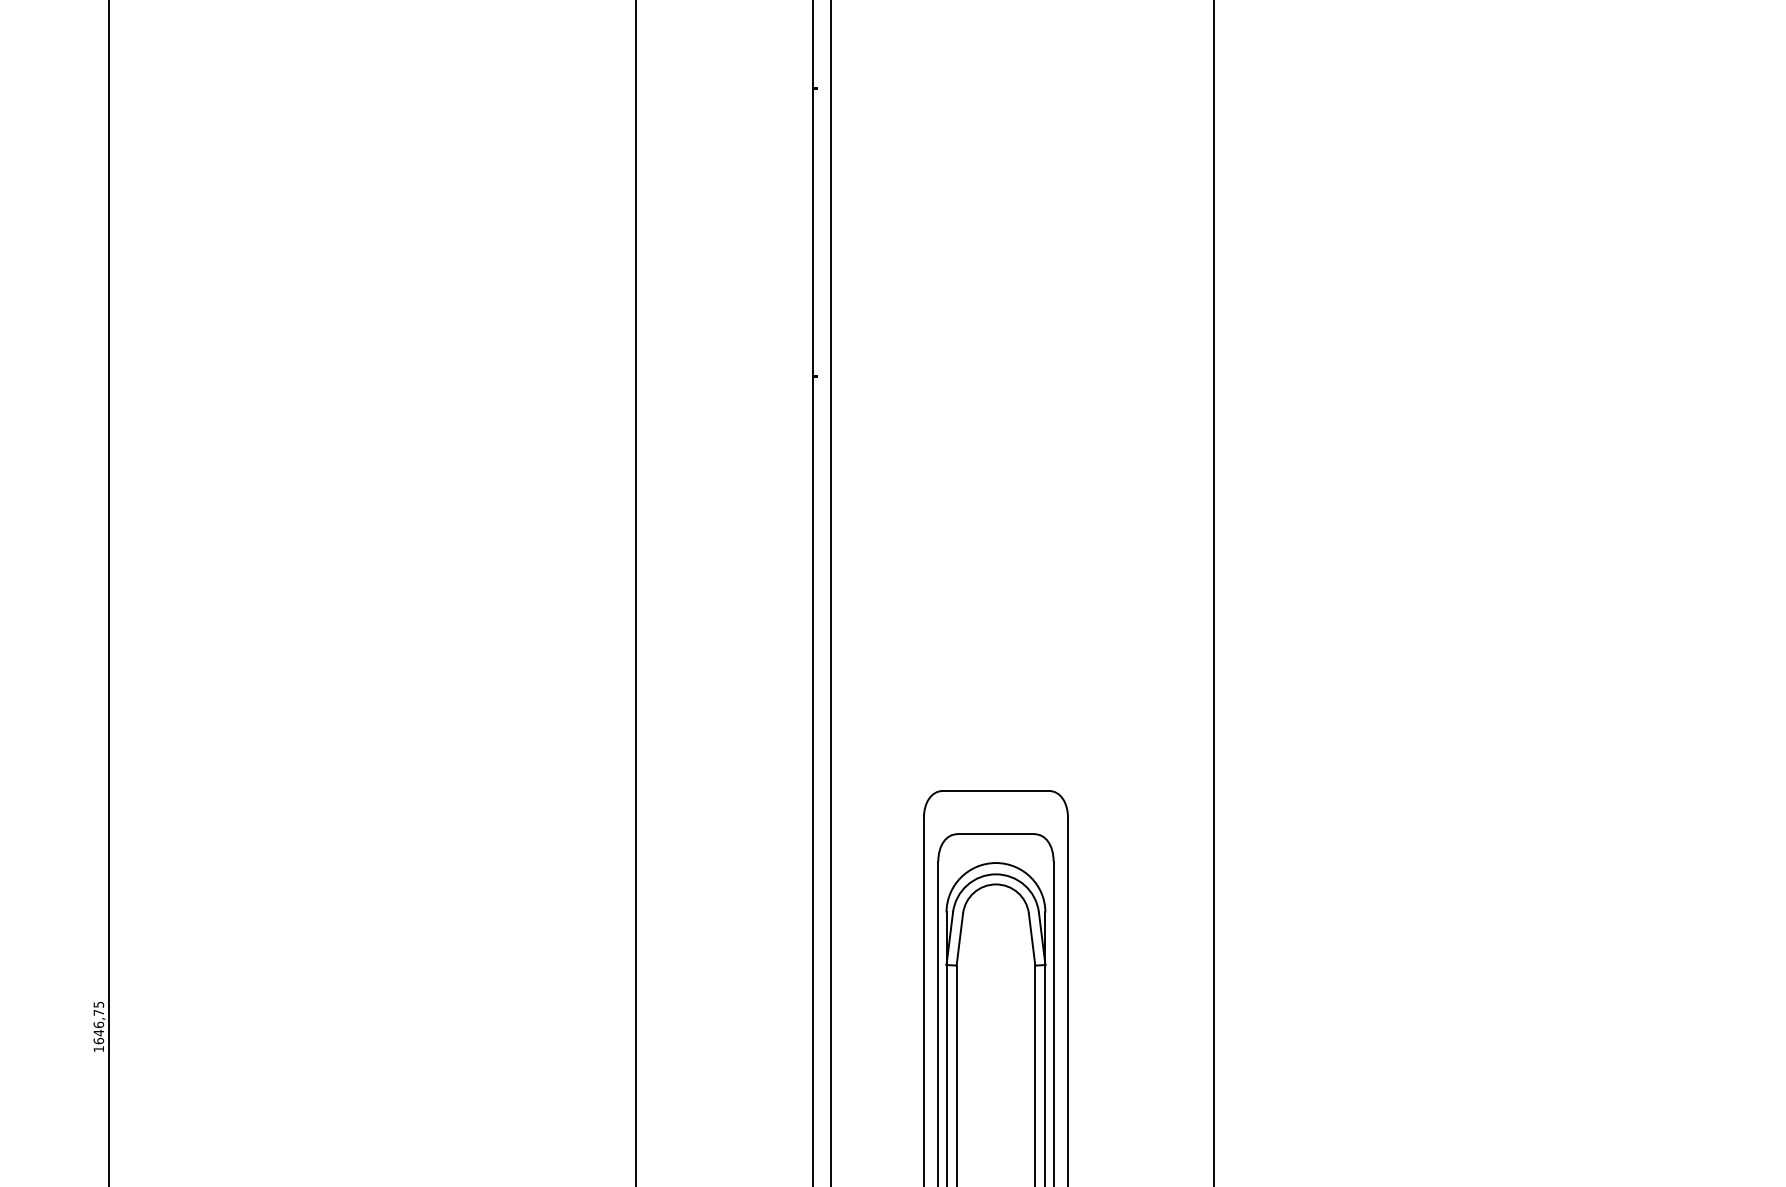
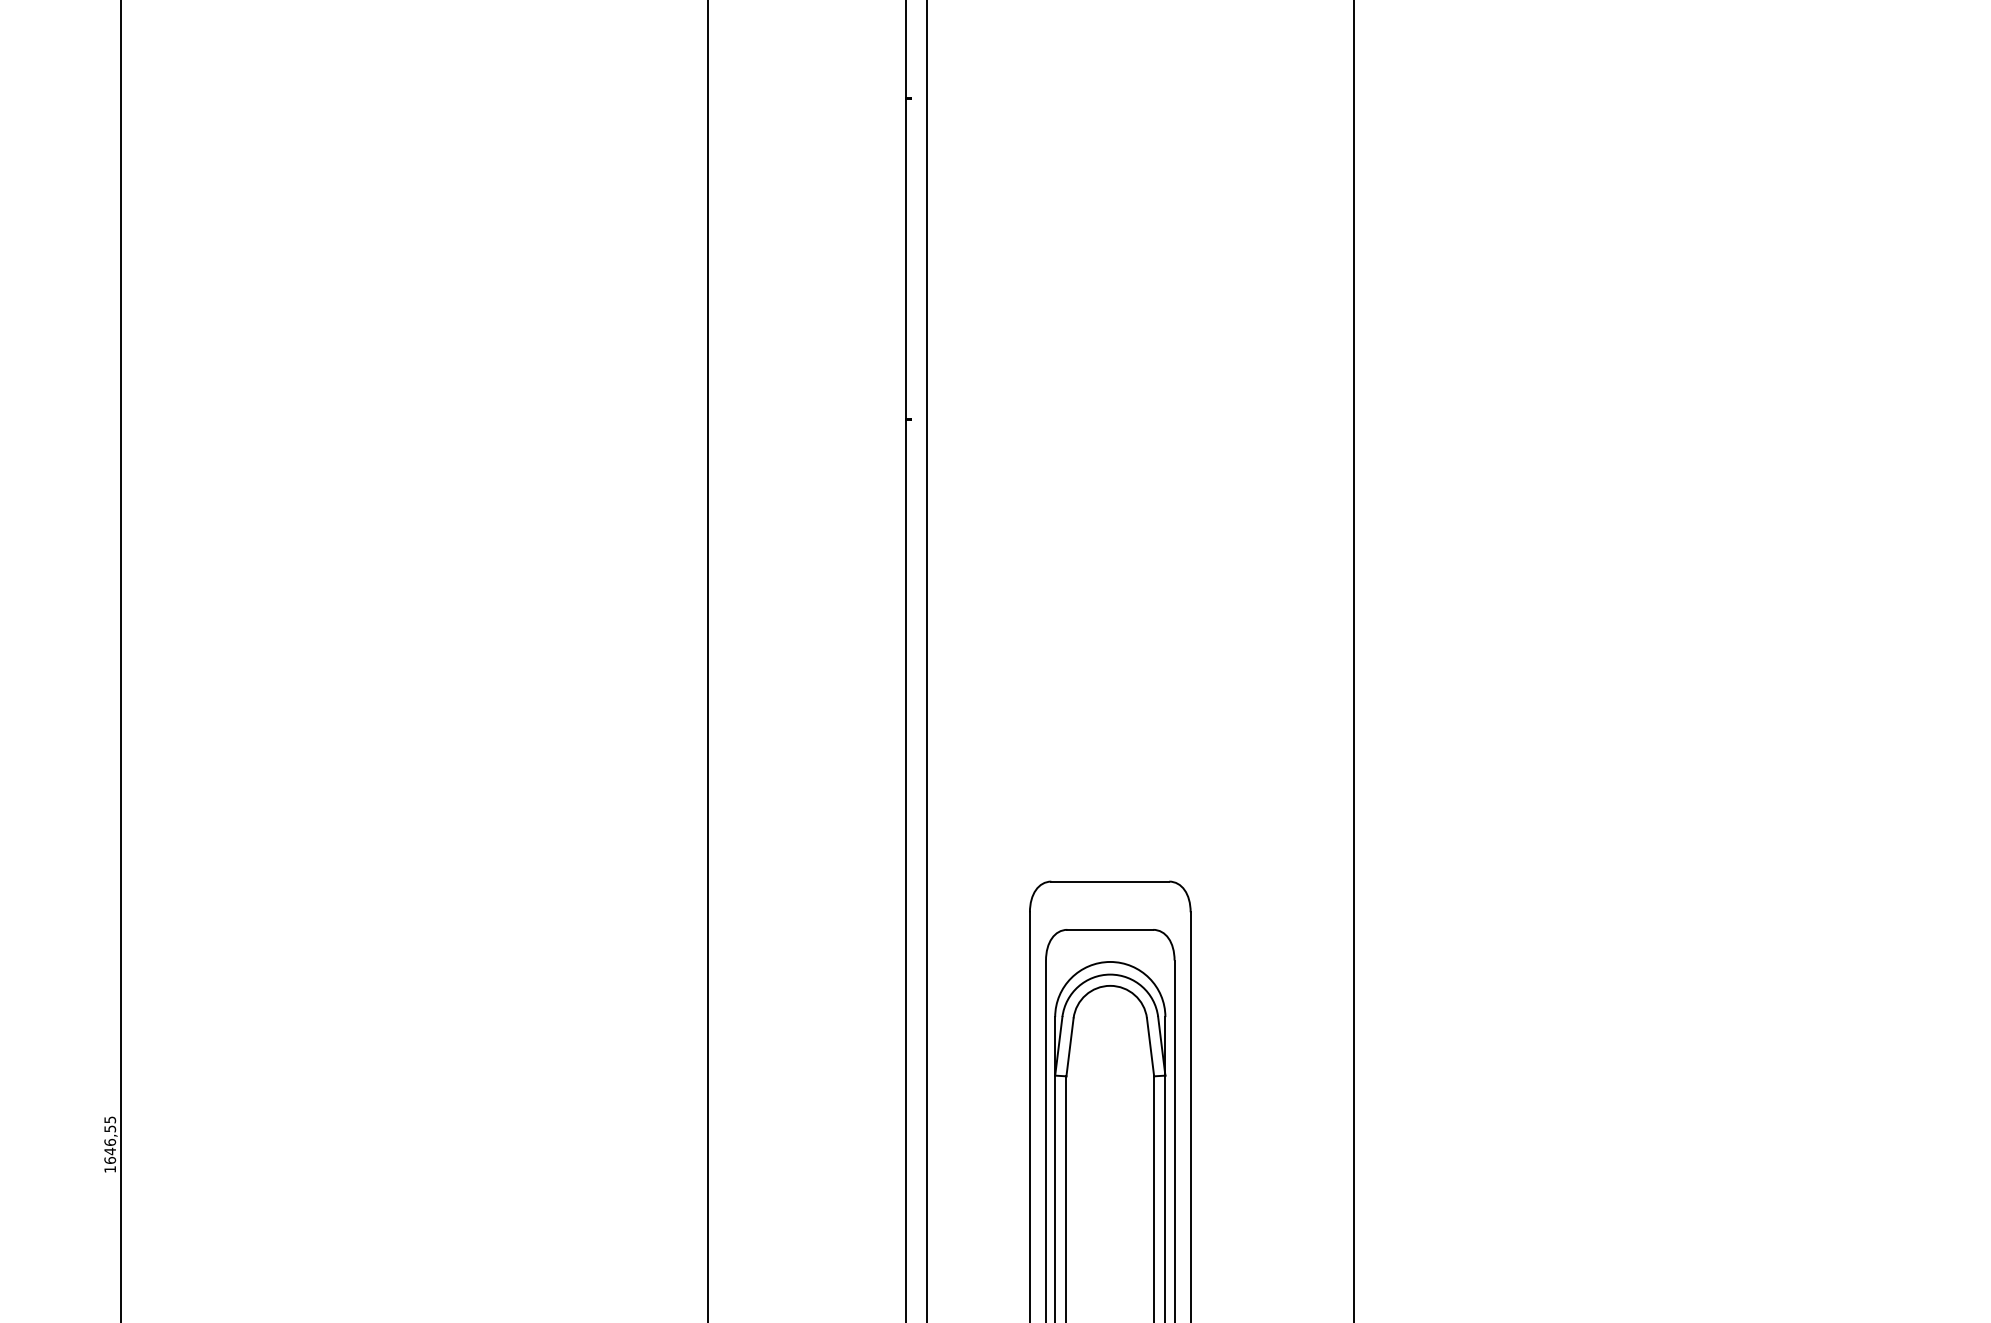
text: (98, 1012) -> (109, 1128), 1646,75 -> 1646,55

